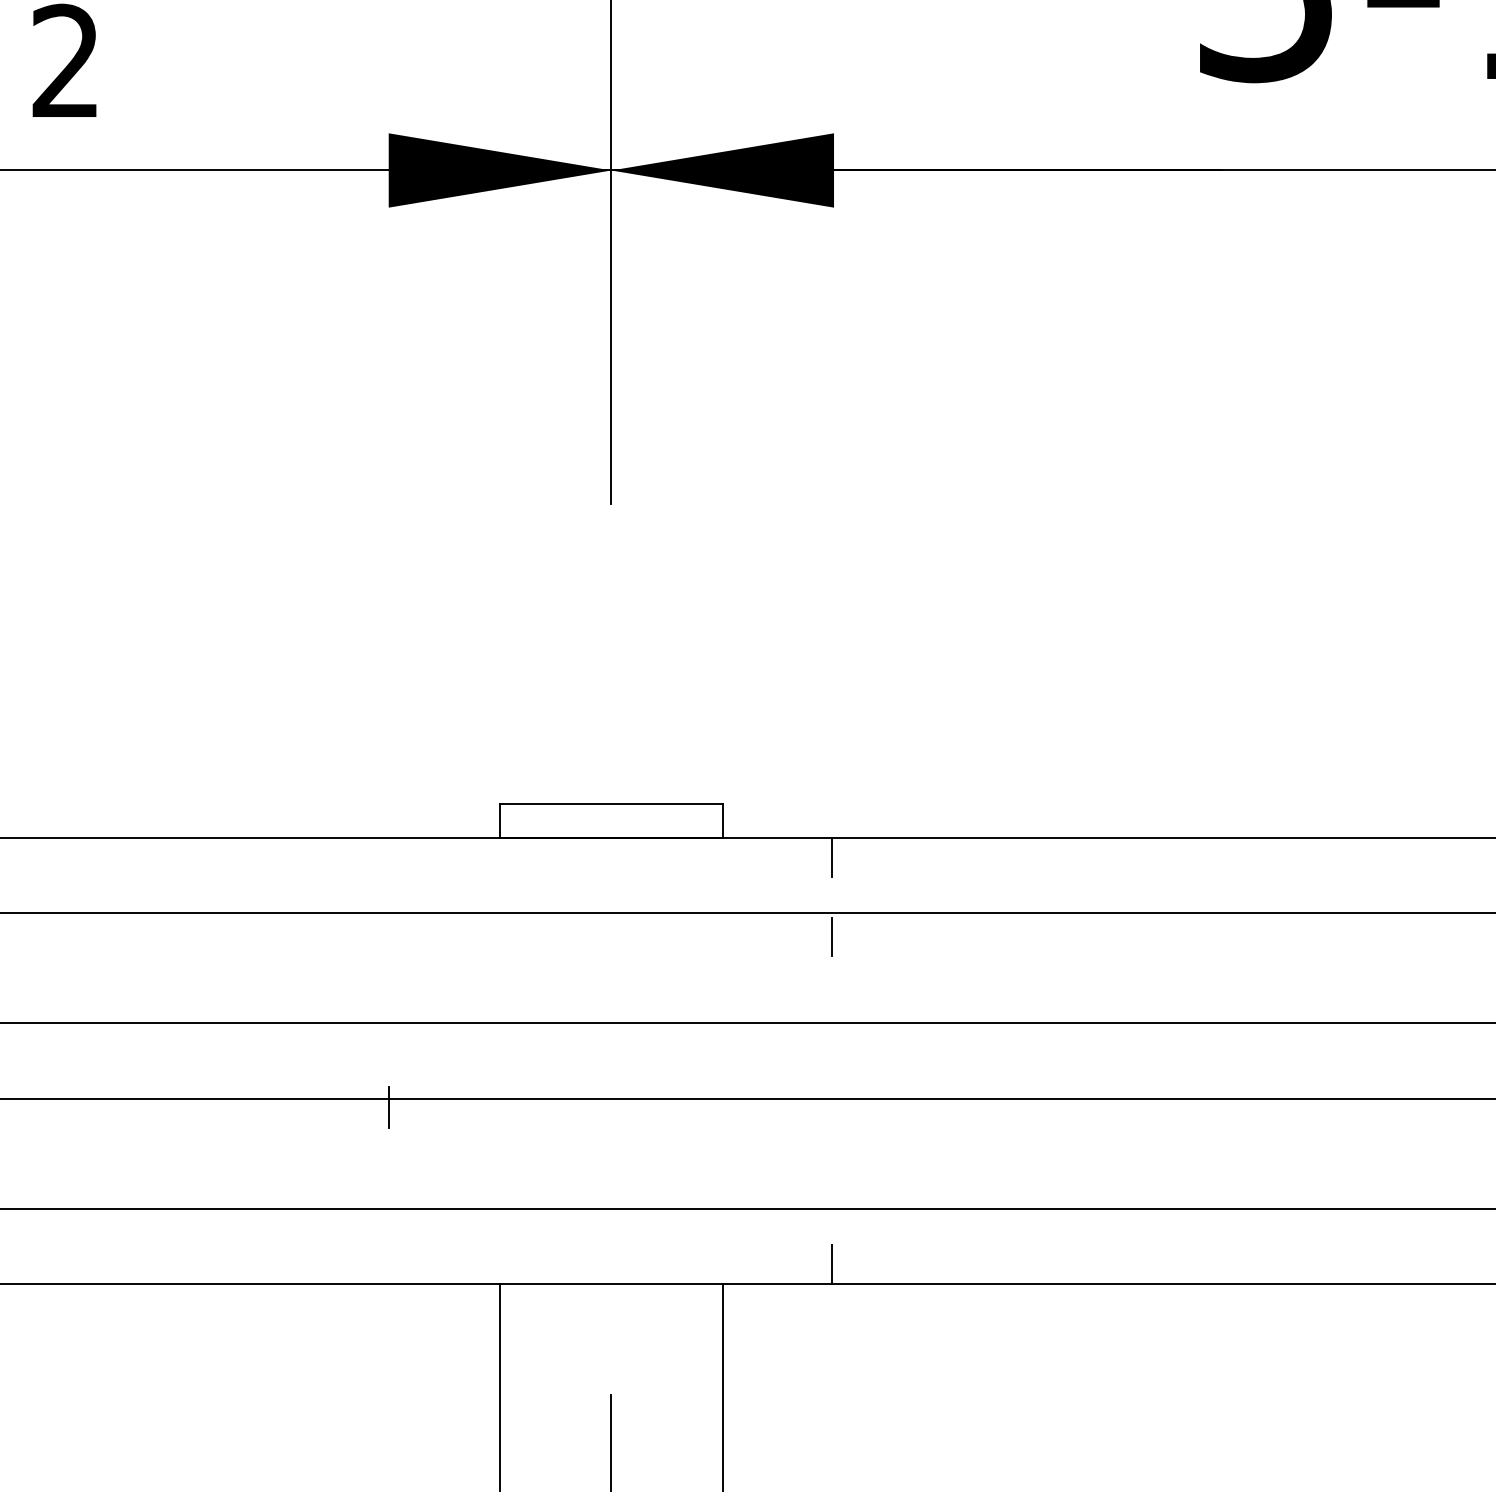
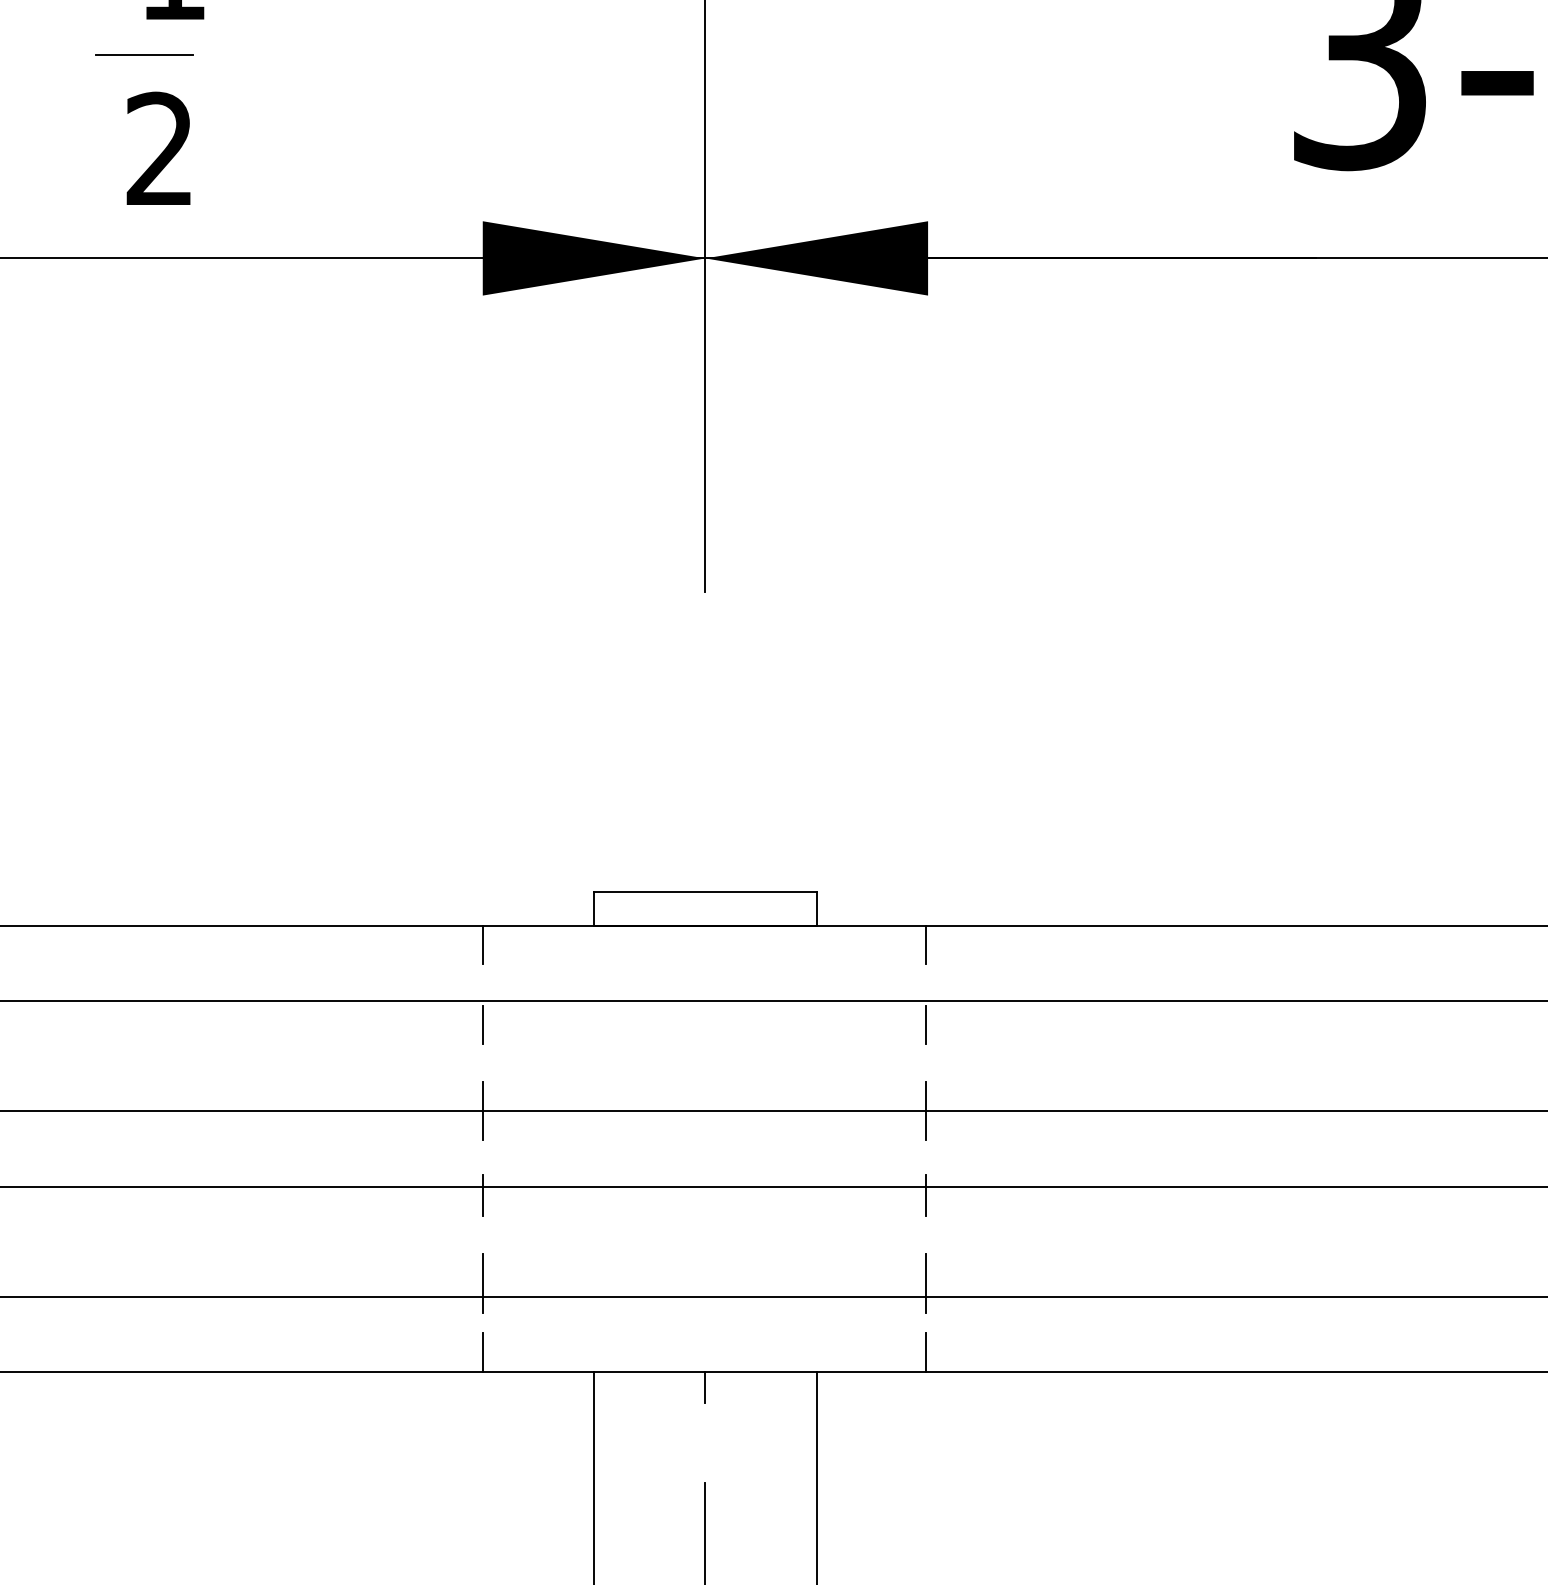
line: (388, 857) -> (482, 945), added
line: (388, 936) -> (482, 1024), added
line: (388, 1022) -> (482, 1110), added
line: (832, 1022) -> (926, 1110), added
line: (832, 1107) -> (926, 1195), added
line: (388, 1195) -> (482, 1283), added
line: (832, 1195) -> (926, 1283), added
line: (388, 1264) -> (482, 1352), added
line: (611, 1299) -> (705, 1387), added

